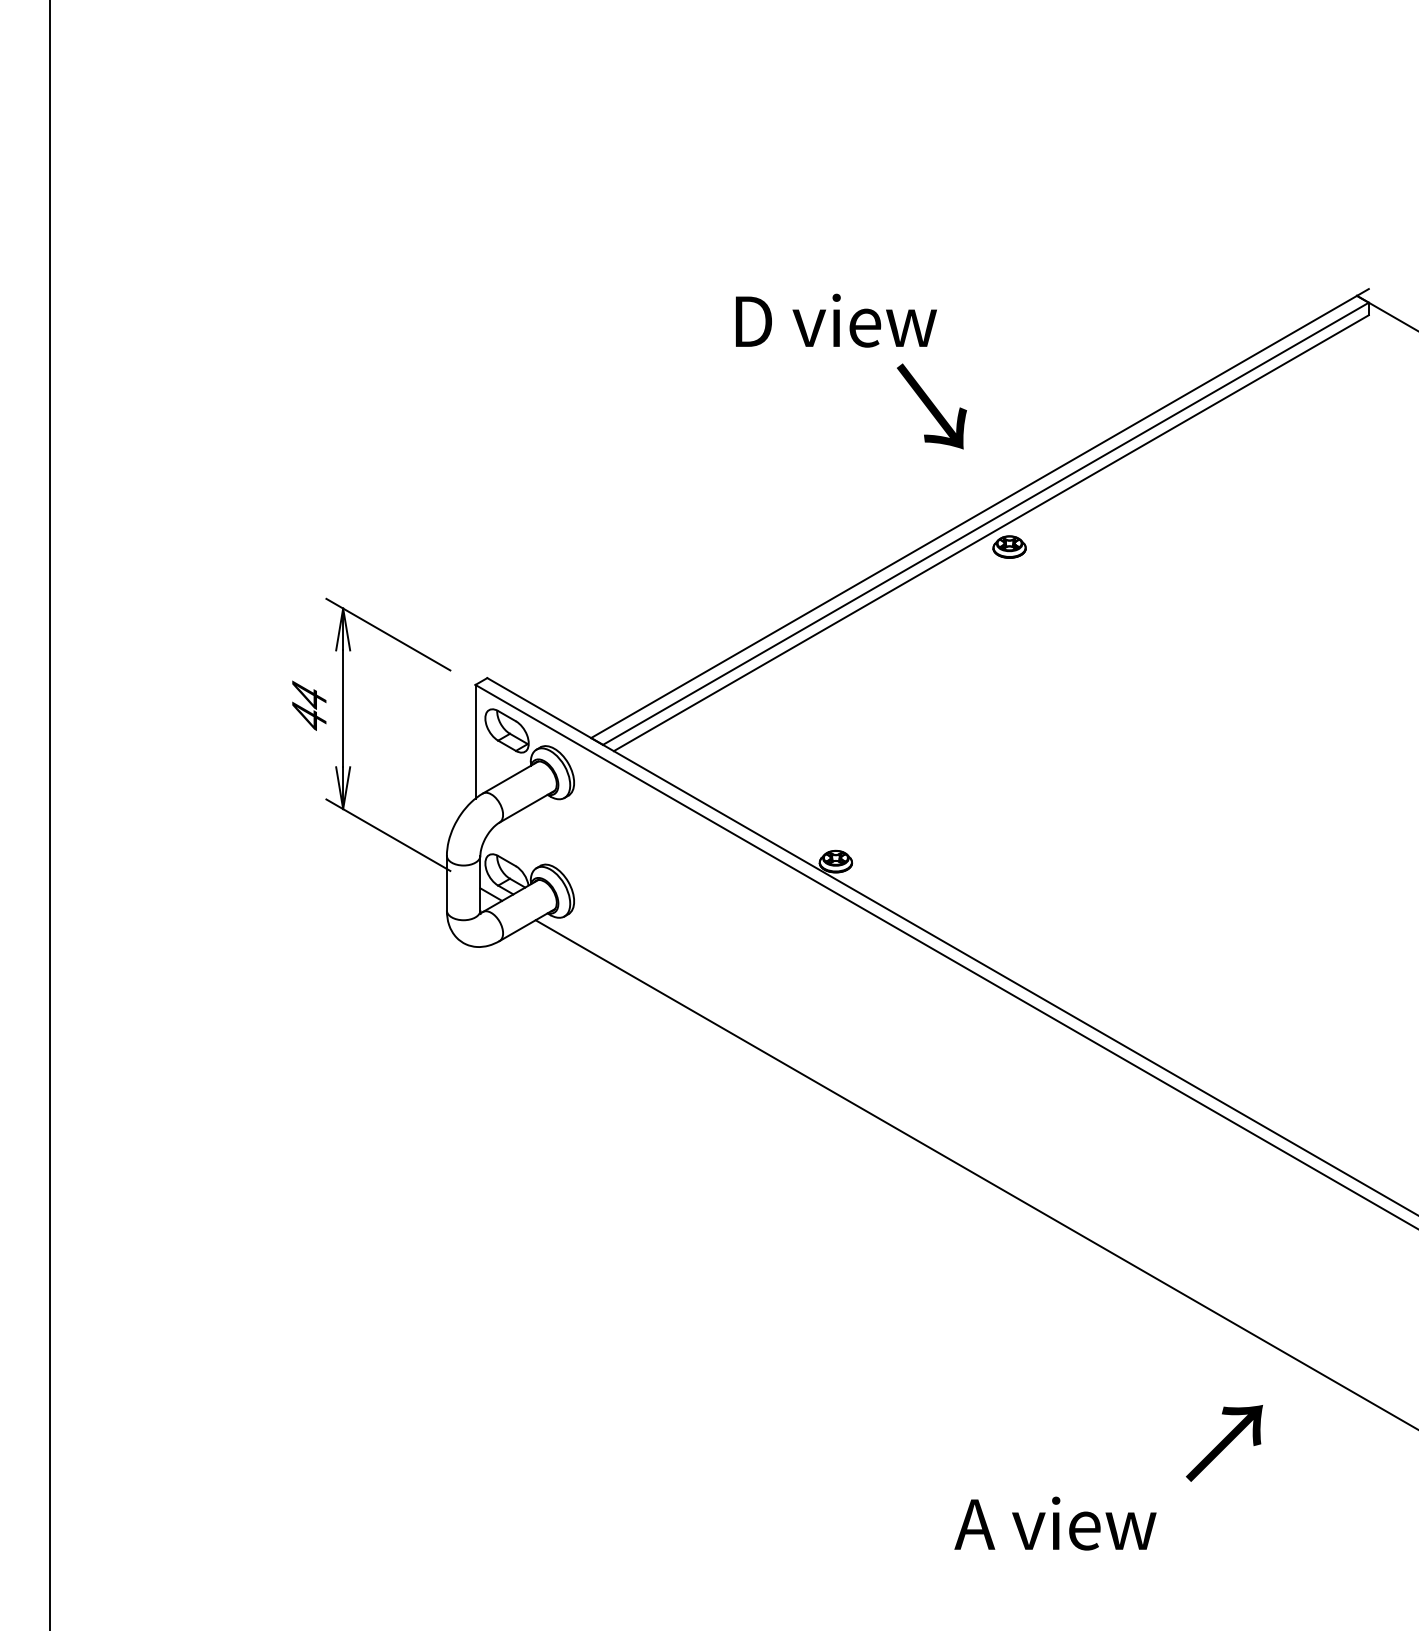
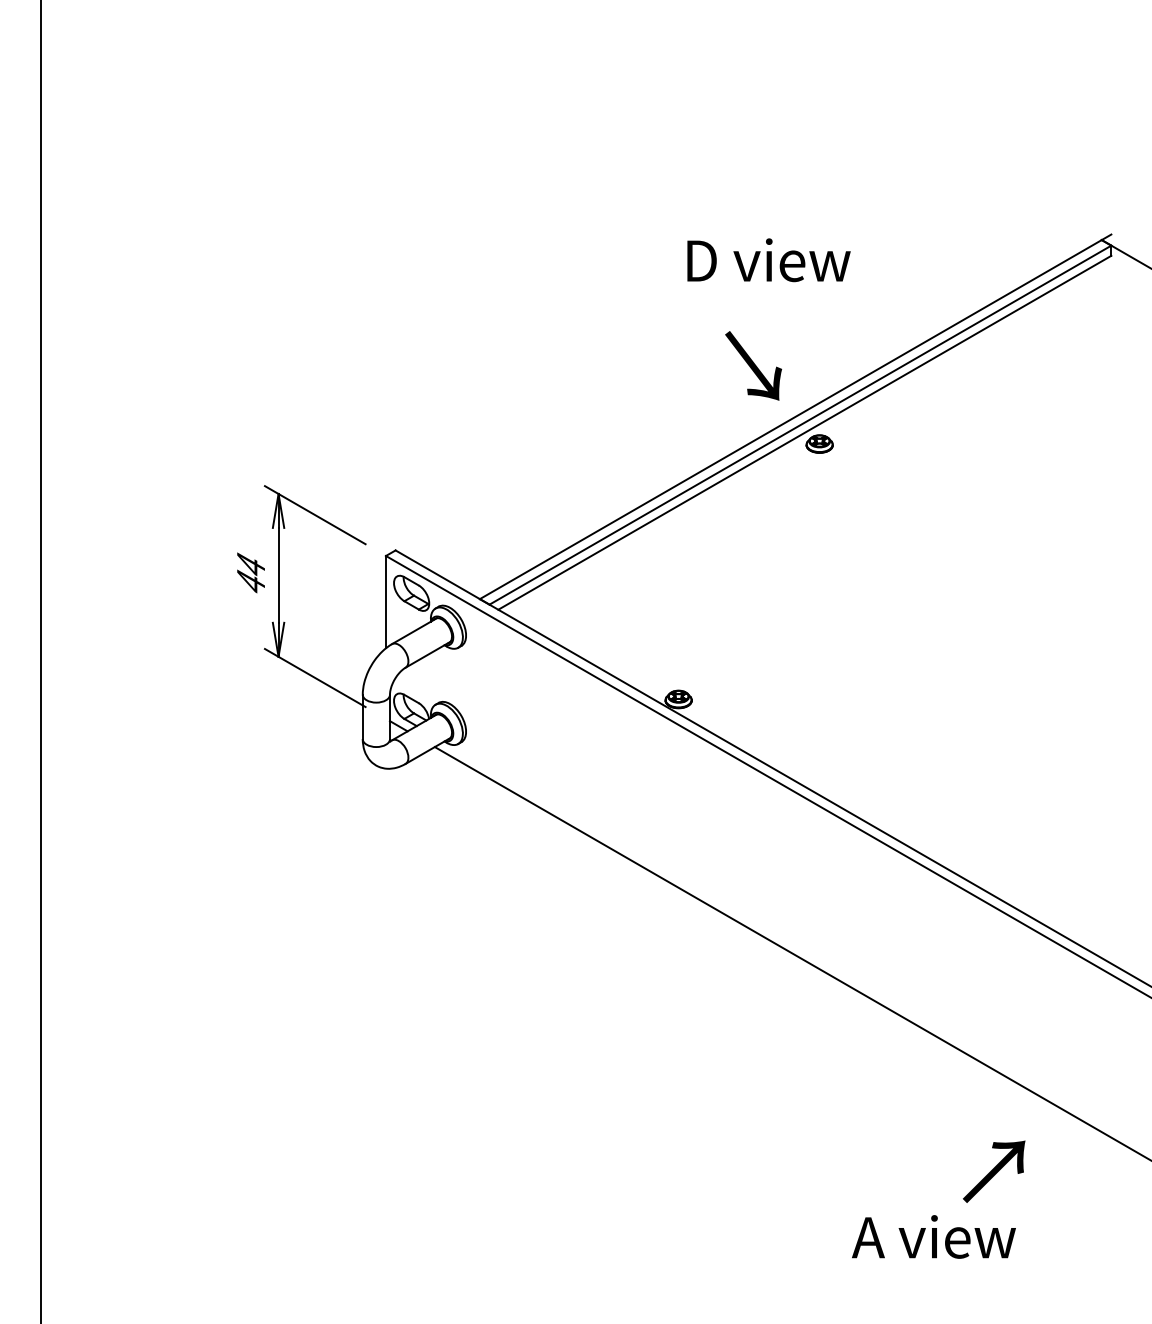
text: (835, 321) -> (768, 260), moved
text: (931, 405) -> (753, 365), moved
text: (1054, 1523) -> (933, 1236), moved

